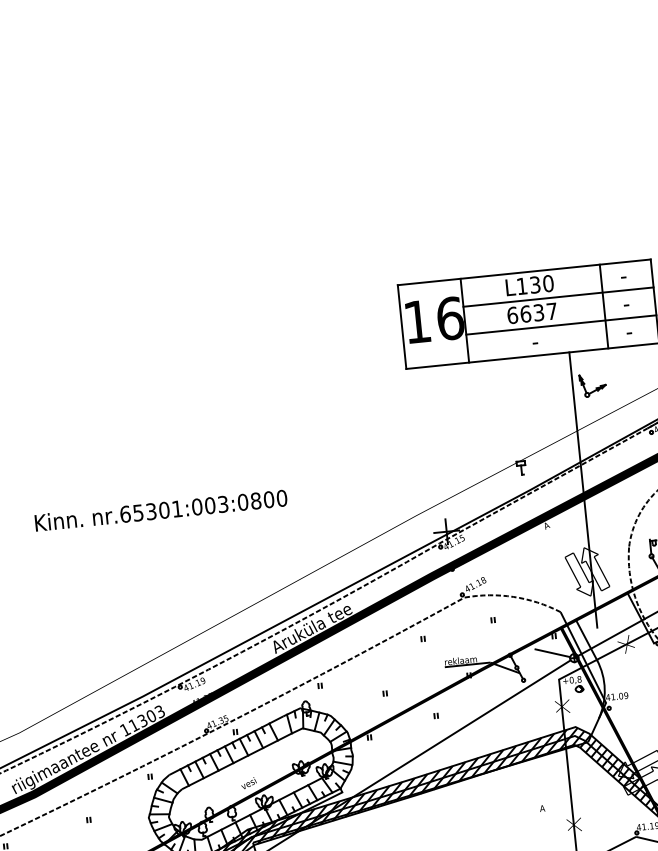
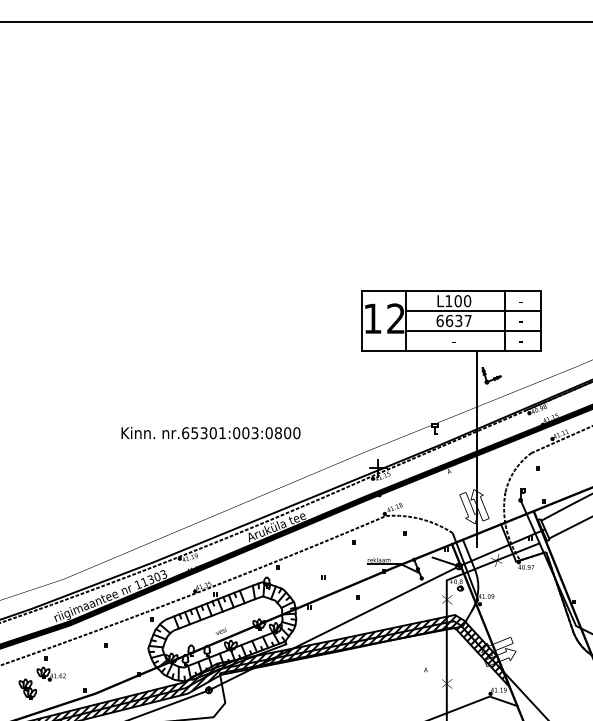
text: (534, 285) -> (457, 301), L130 -> L100
text: (449, 318) -> (395, 318), 16 -> 12
text: (160, 509) -> (210, 432), moved

